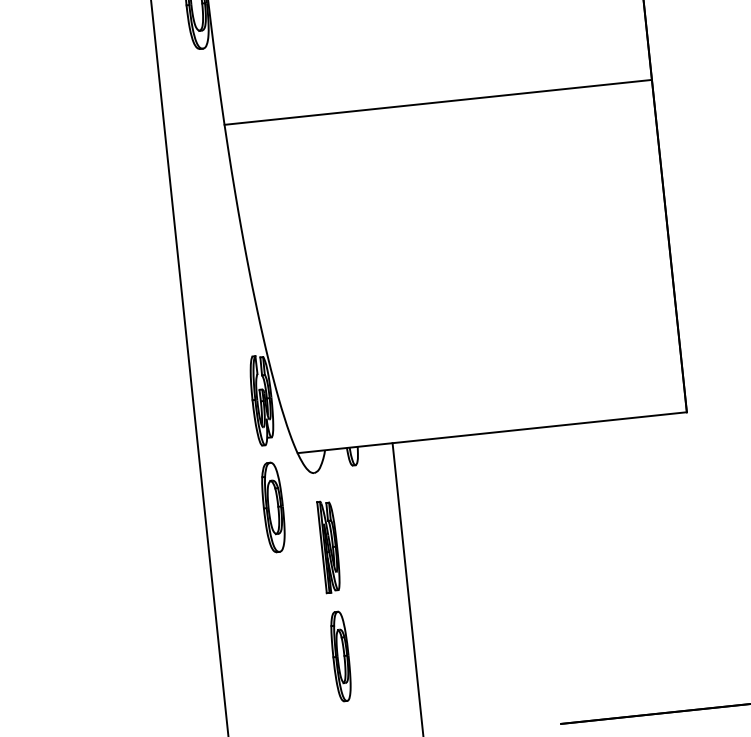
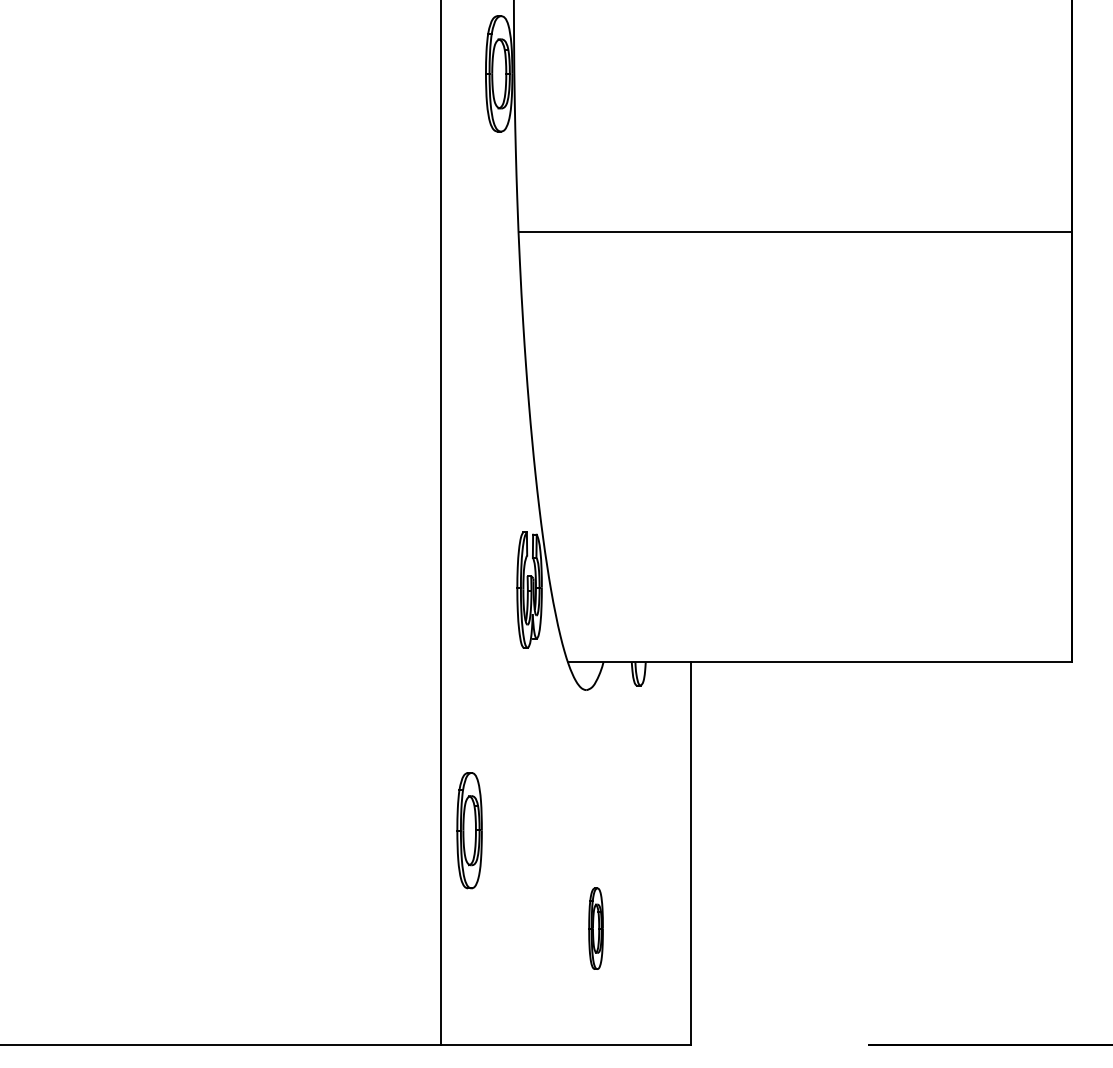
part: (273, 507) -> (469, 830), moved
part: (328, 546) -> (595, 786), removed
part: (340, 656) -> (595, 928), size x0.7

